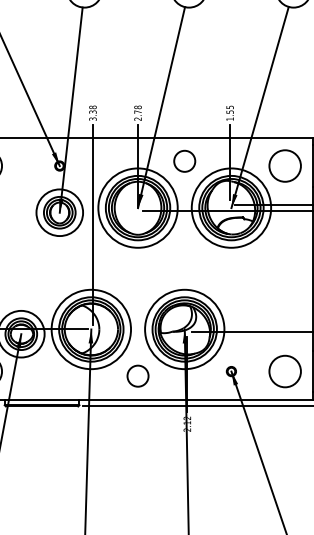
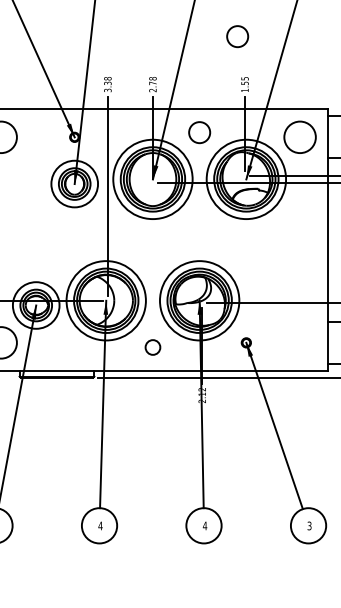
circle: (222, 65) -> (237, 36), added
circle: (284, 371) -> (299, 342), removed
circle: (137, 376) -> (152, 347), size x0.7

